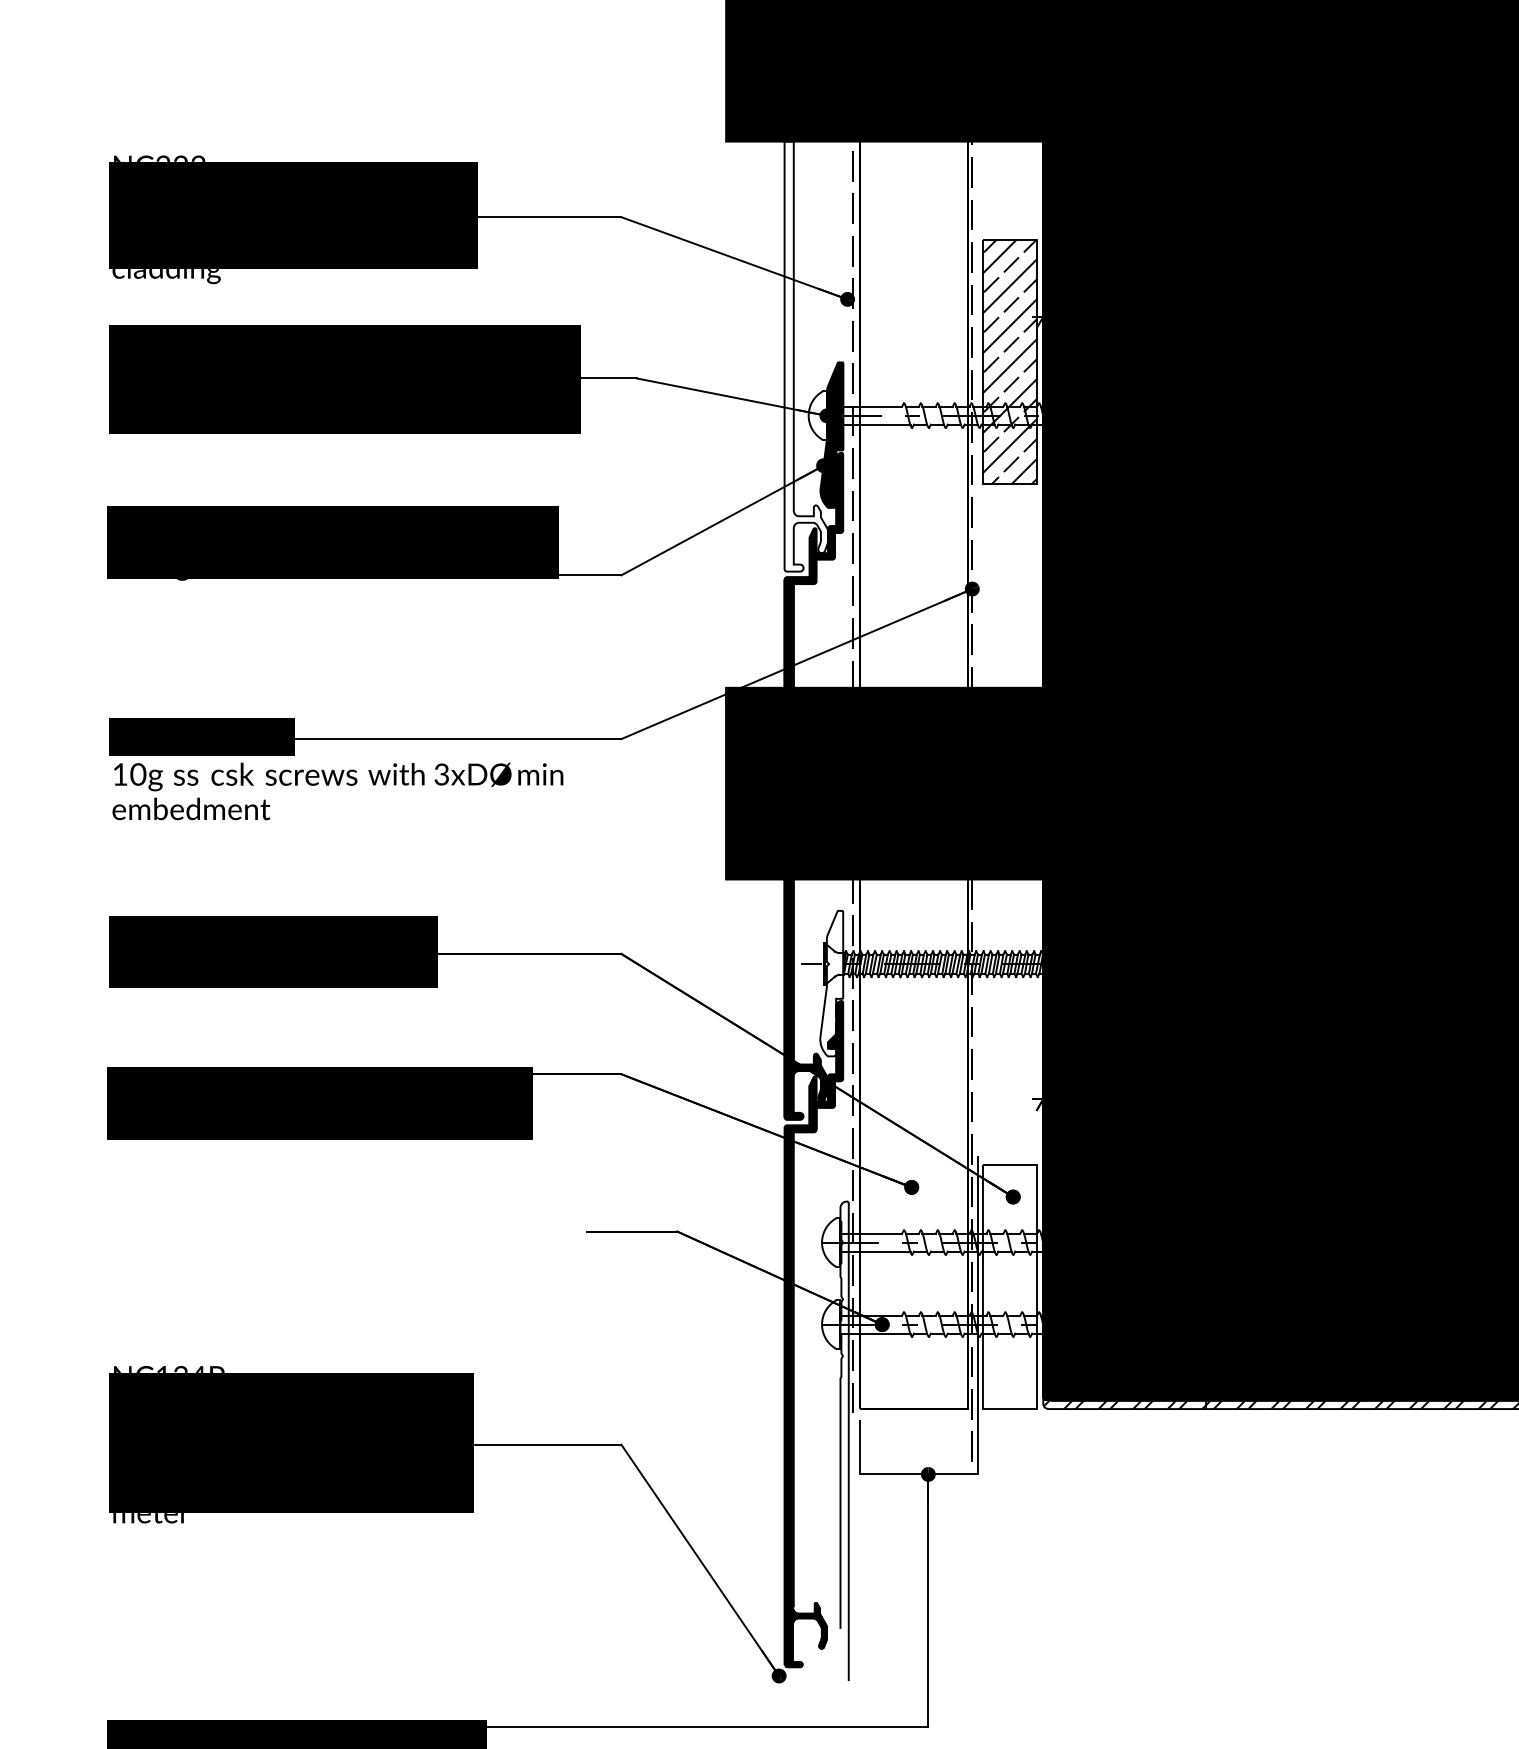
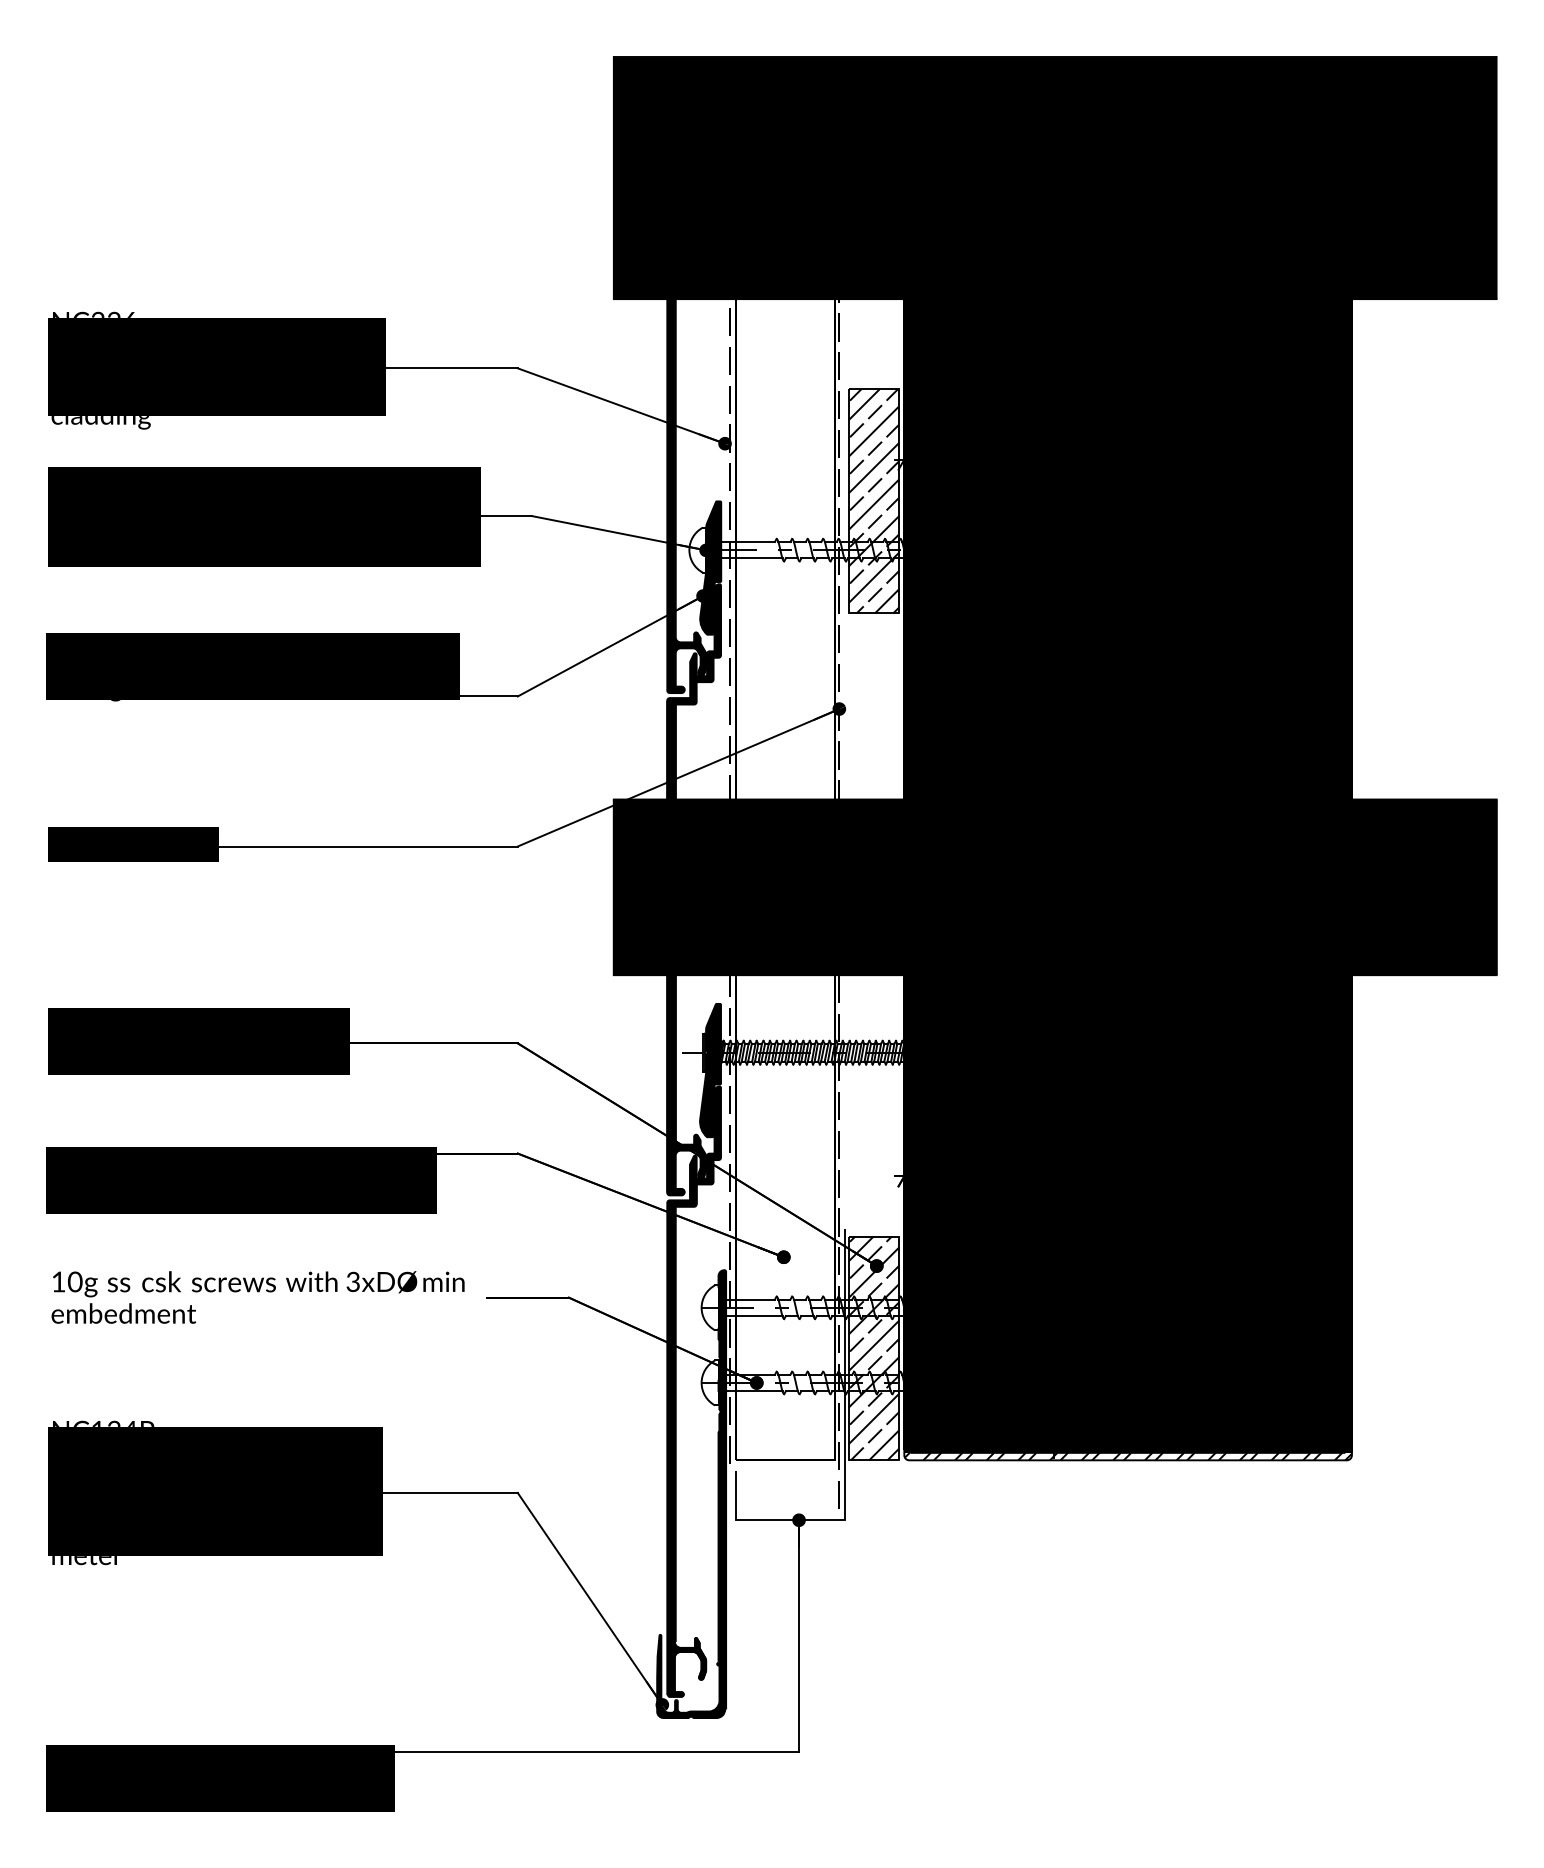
text: (198, 158) -> (130, 314), NC222 -> NC226
fill: (806, 357) -> (687, 496), added
text: (337, 791) -> (257, 1297), moved
fill: (831, 983) -> (710, 1070), added
hatch: (1009, 1287) -> (873, 1348), added
fill: (810, 1446) -> (691, 1494), added

